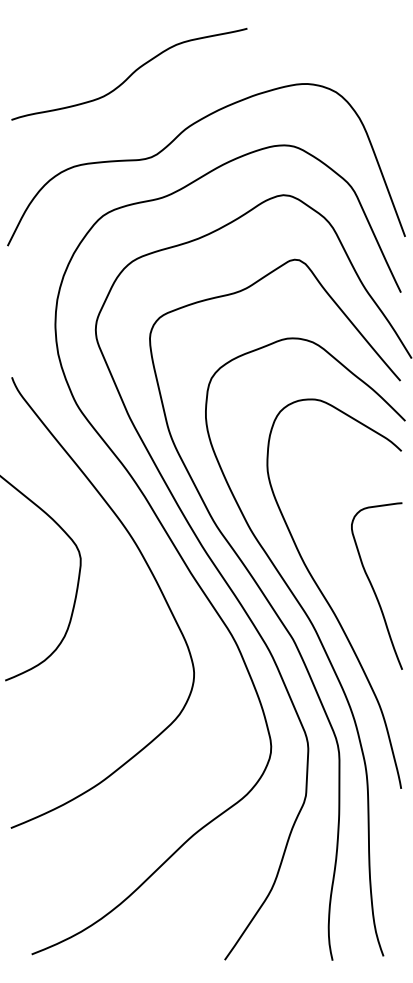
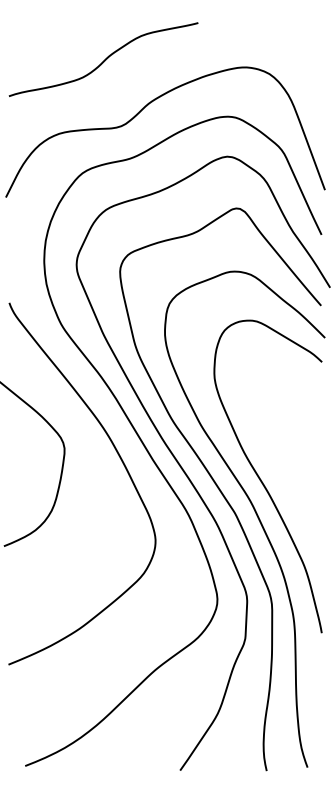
curve: (373, 587) -> (299, 471), removed

